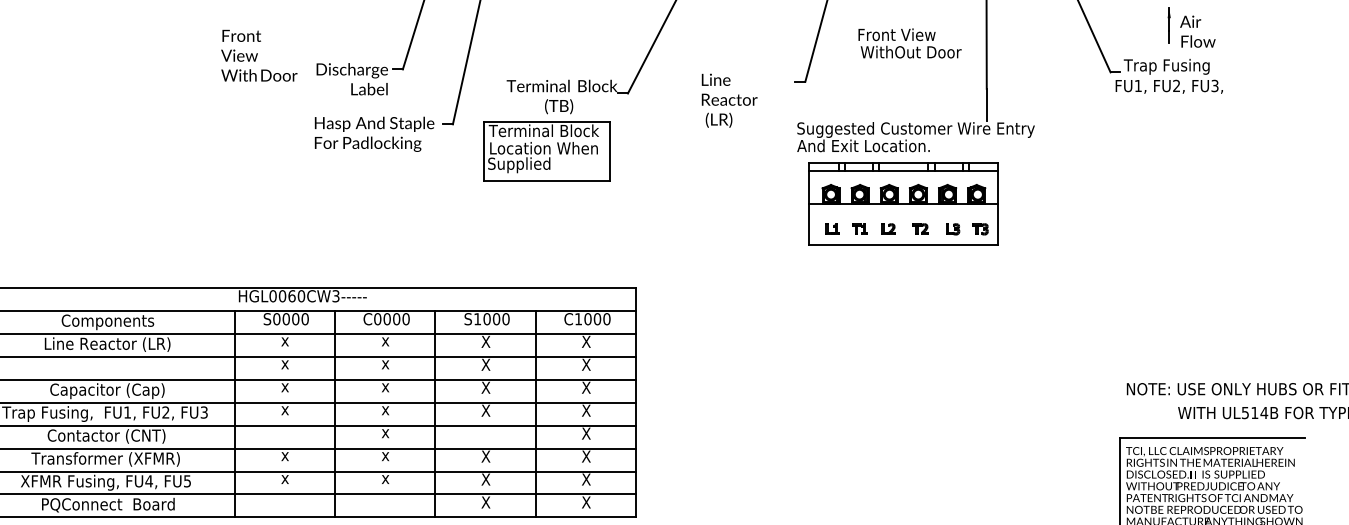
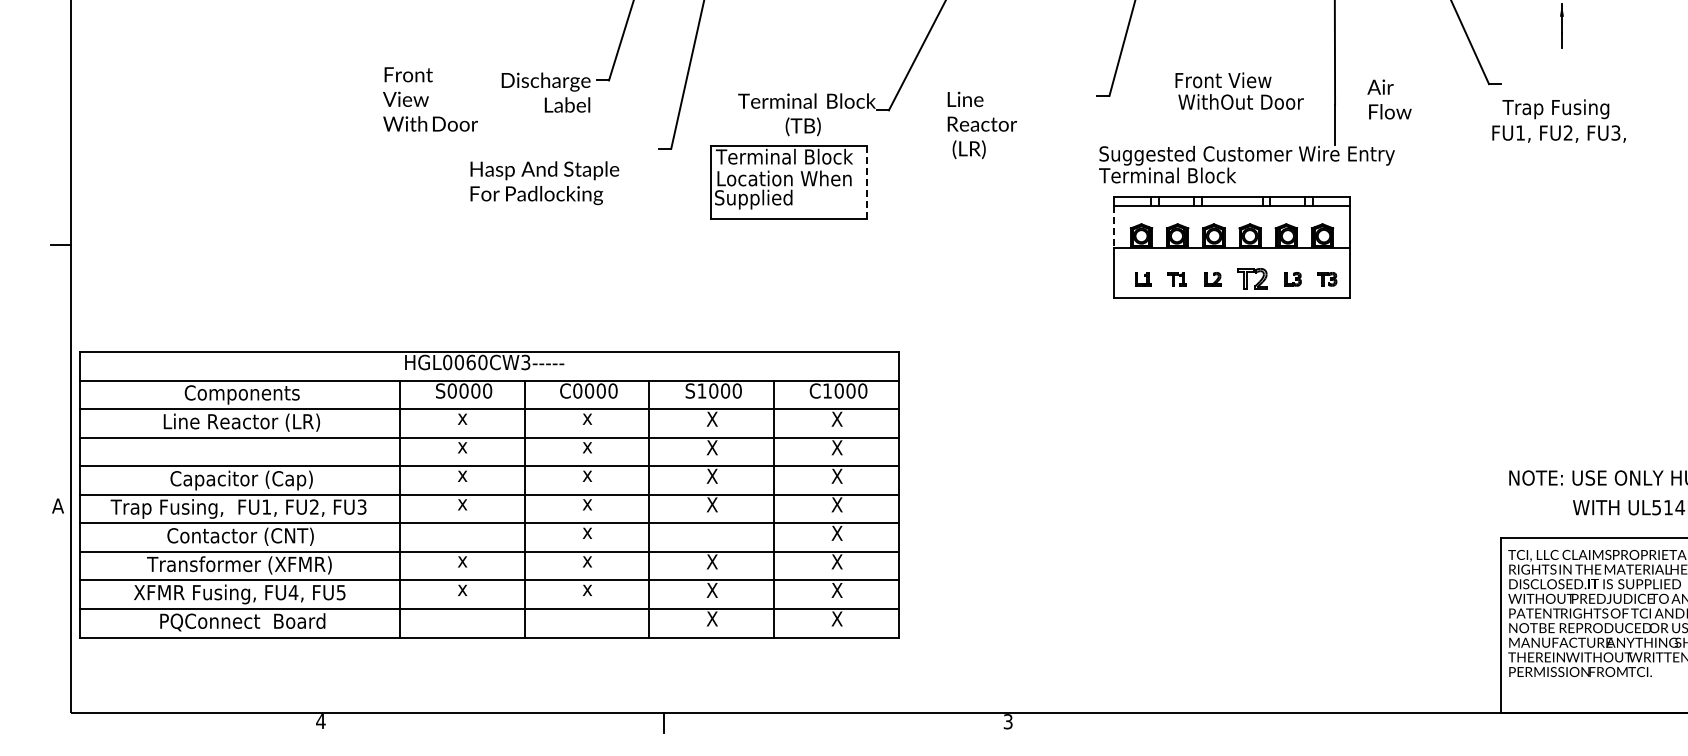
text: (1197, 31) -> (1389, 99), moved
text: (909, 42) -> (1239, 90), moved
text: (259, 55) -> (430, 99), moved
text: (1168, 75) -> (1558, 120), moved
text: (729, 100) -> (982, 125), moved
text: (374, 134) -> (544, 183), moved
text: (863, 145) -> (1181, 175), And Exit Location. -> Terminal Block
line: (609, 152) -> (866, 183), solid -> dashed
line: (809, 187) -> (1114, 227), solid -> dashed
part: (920, 229) -> (1252, 279), size x1.6

